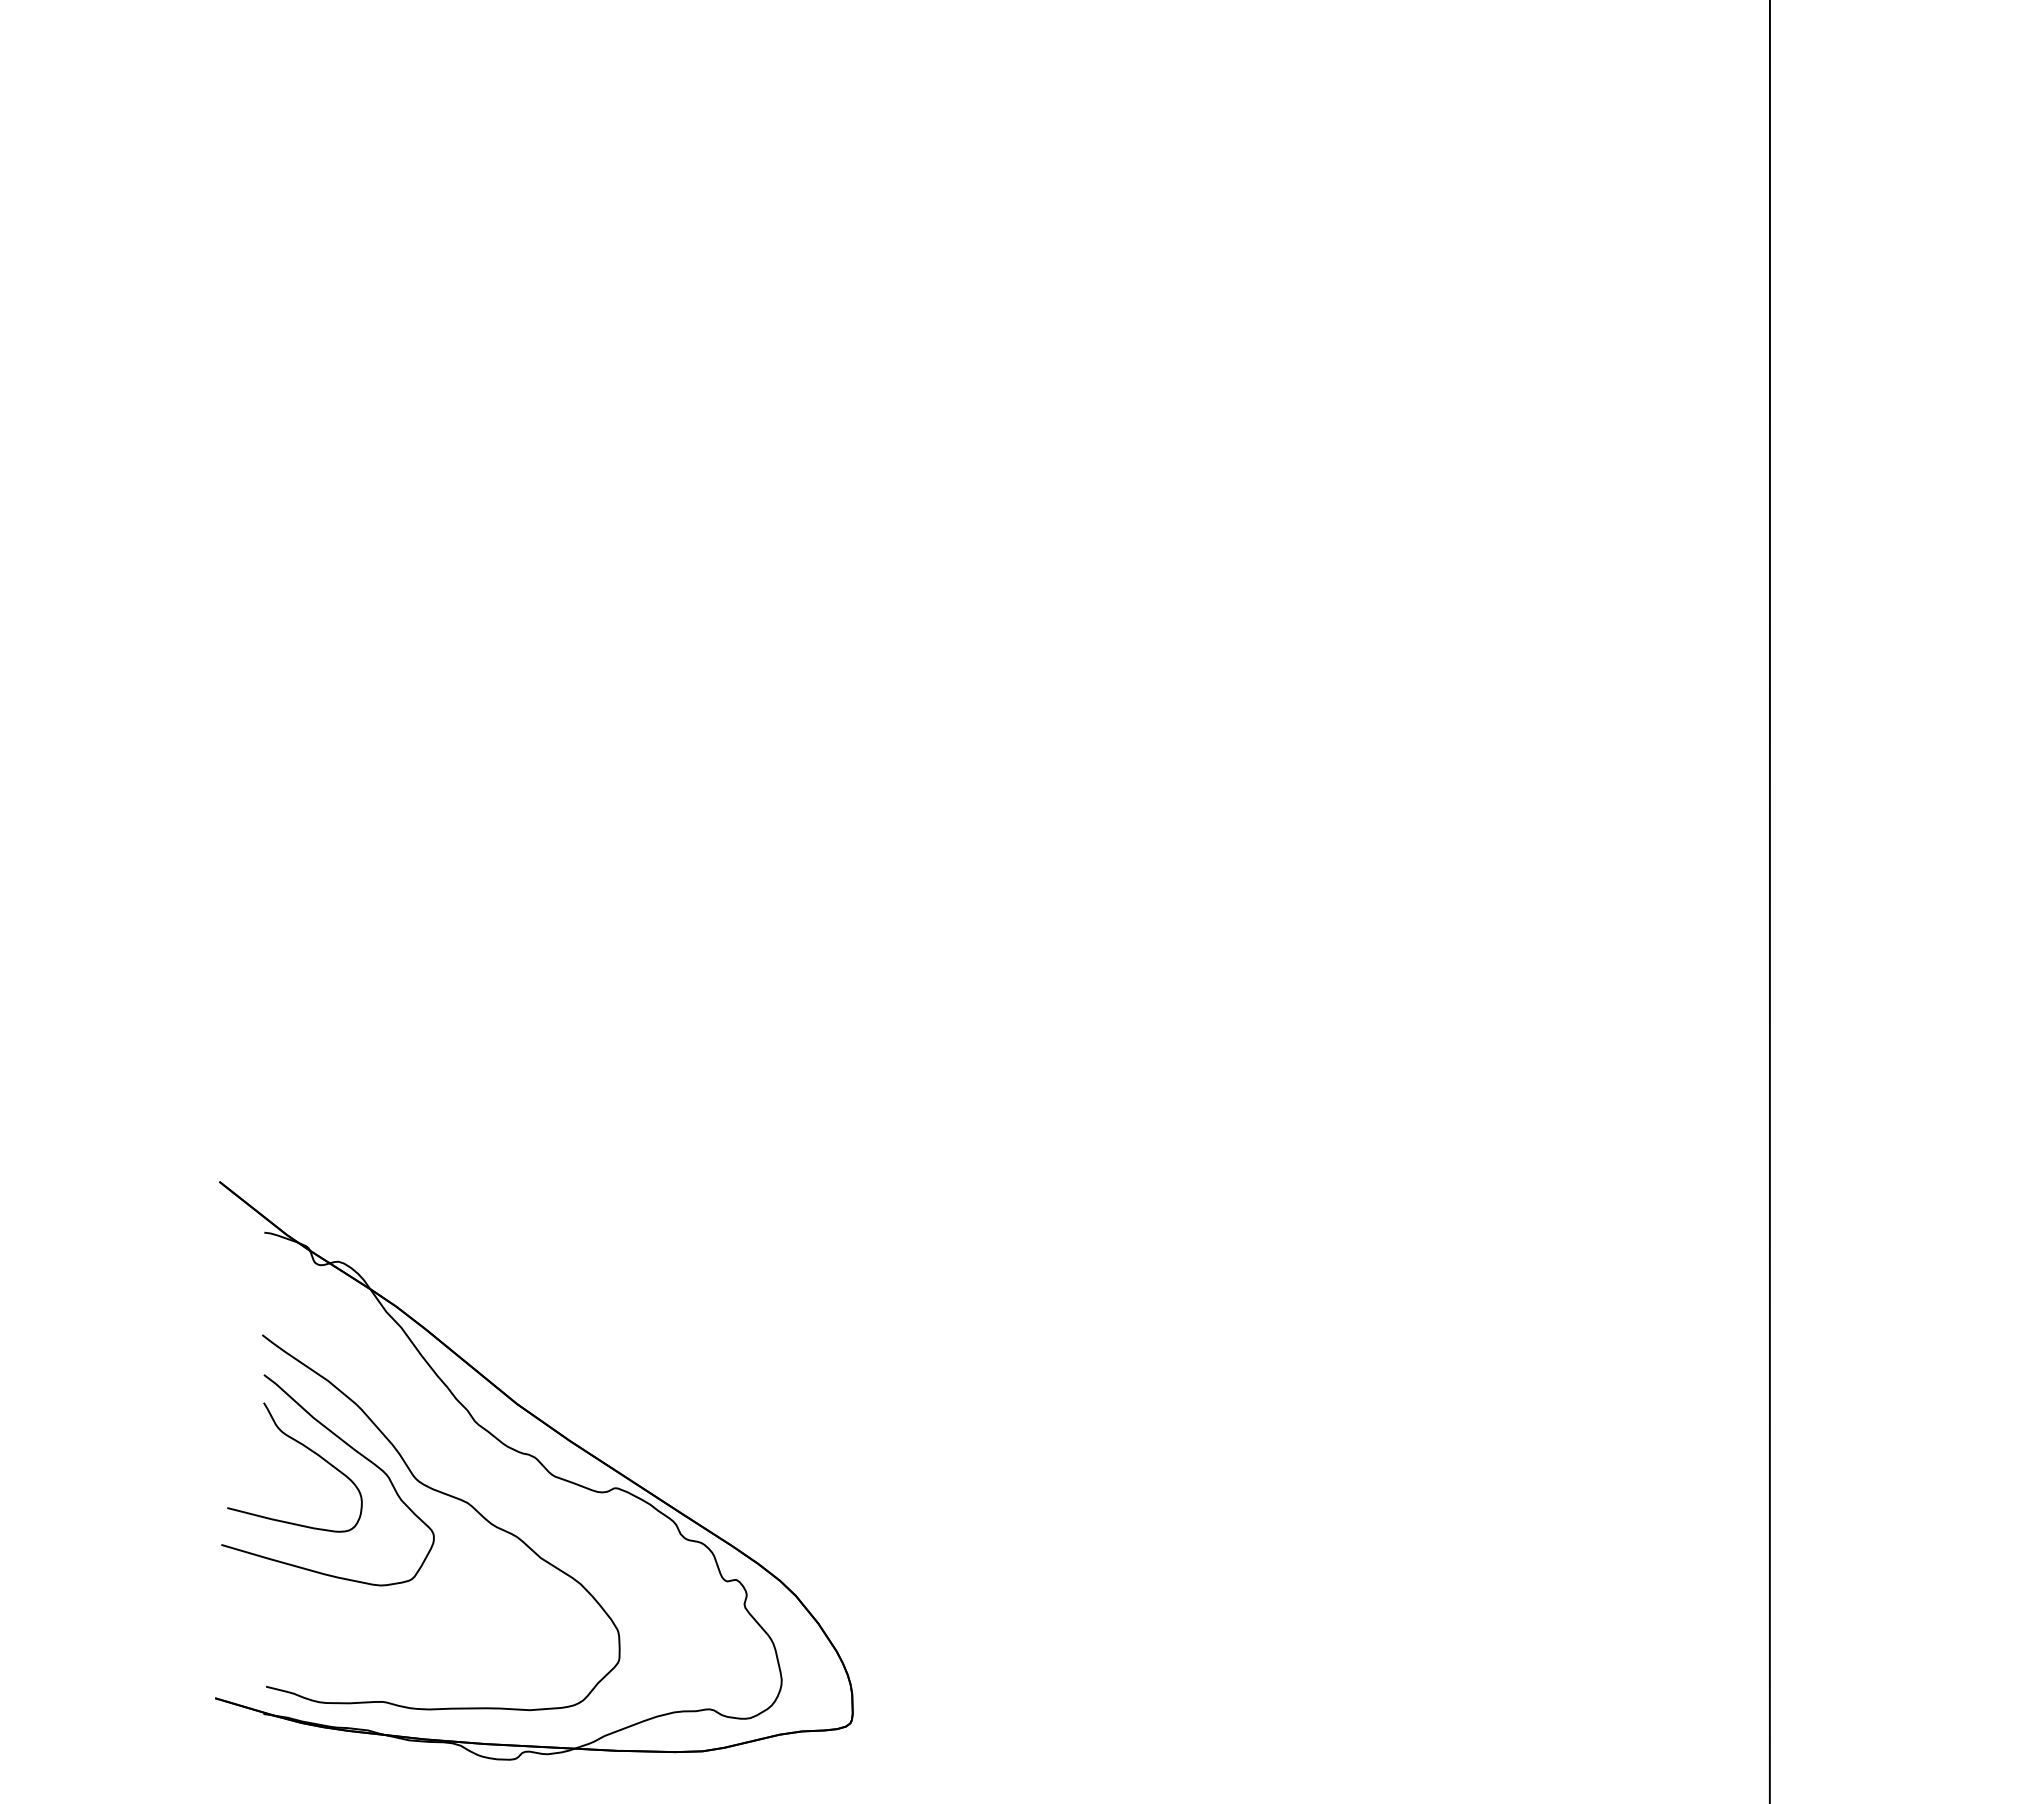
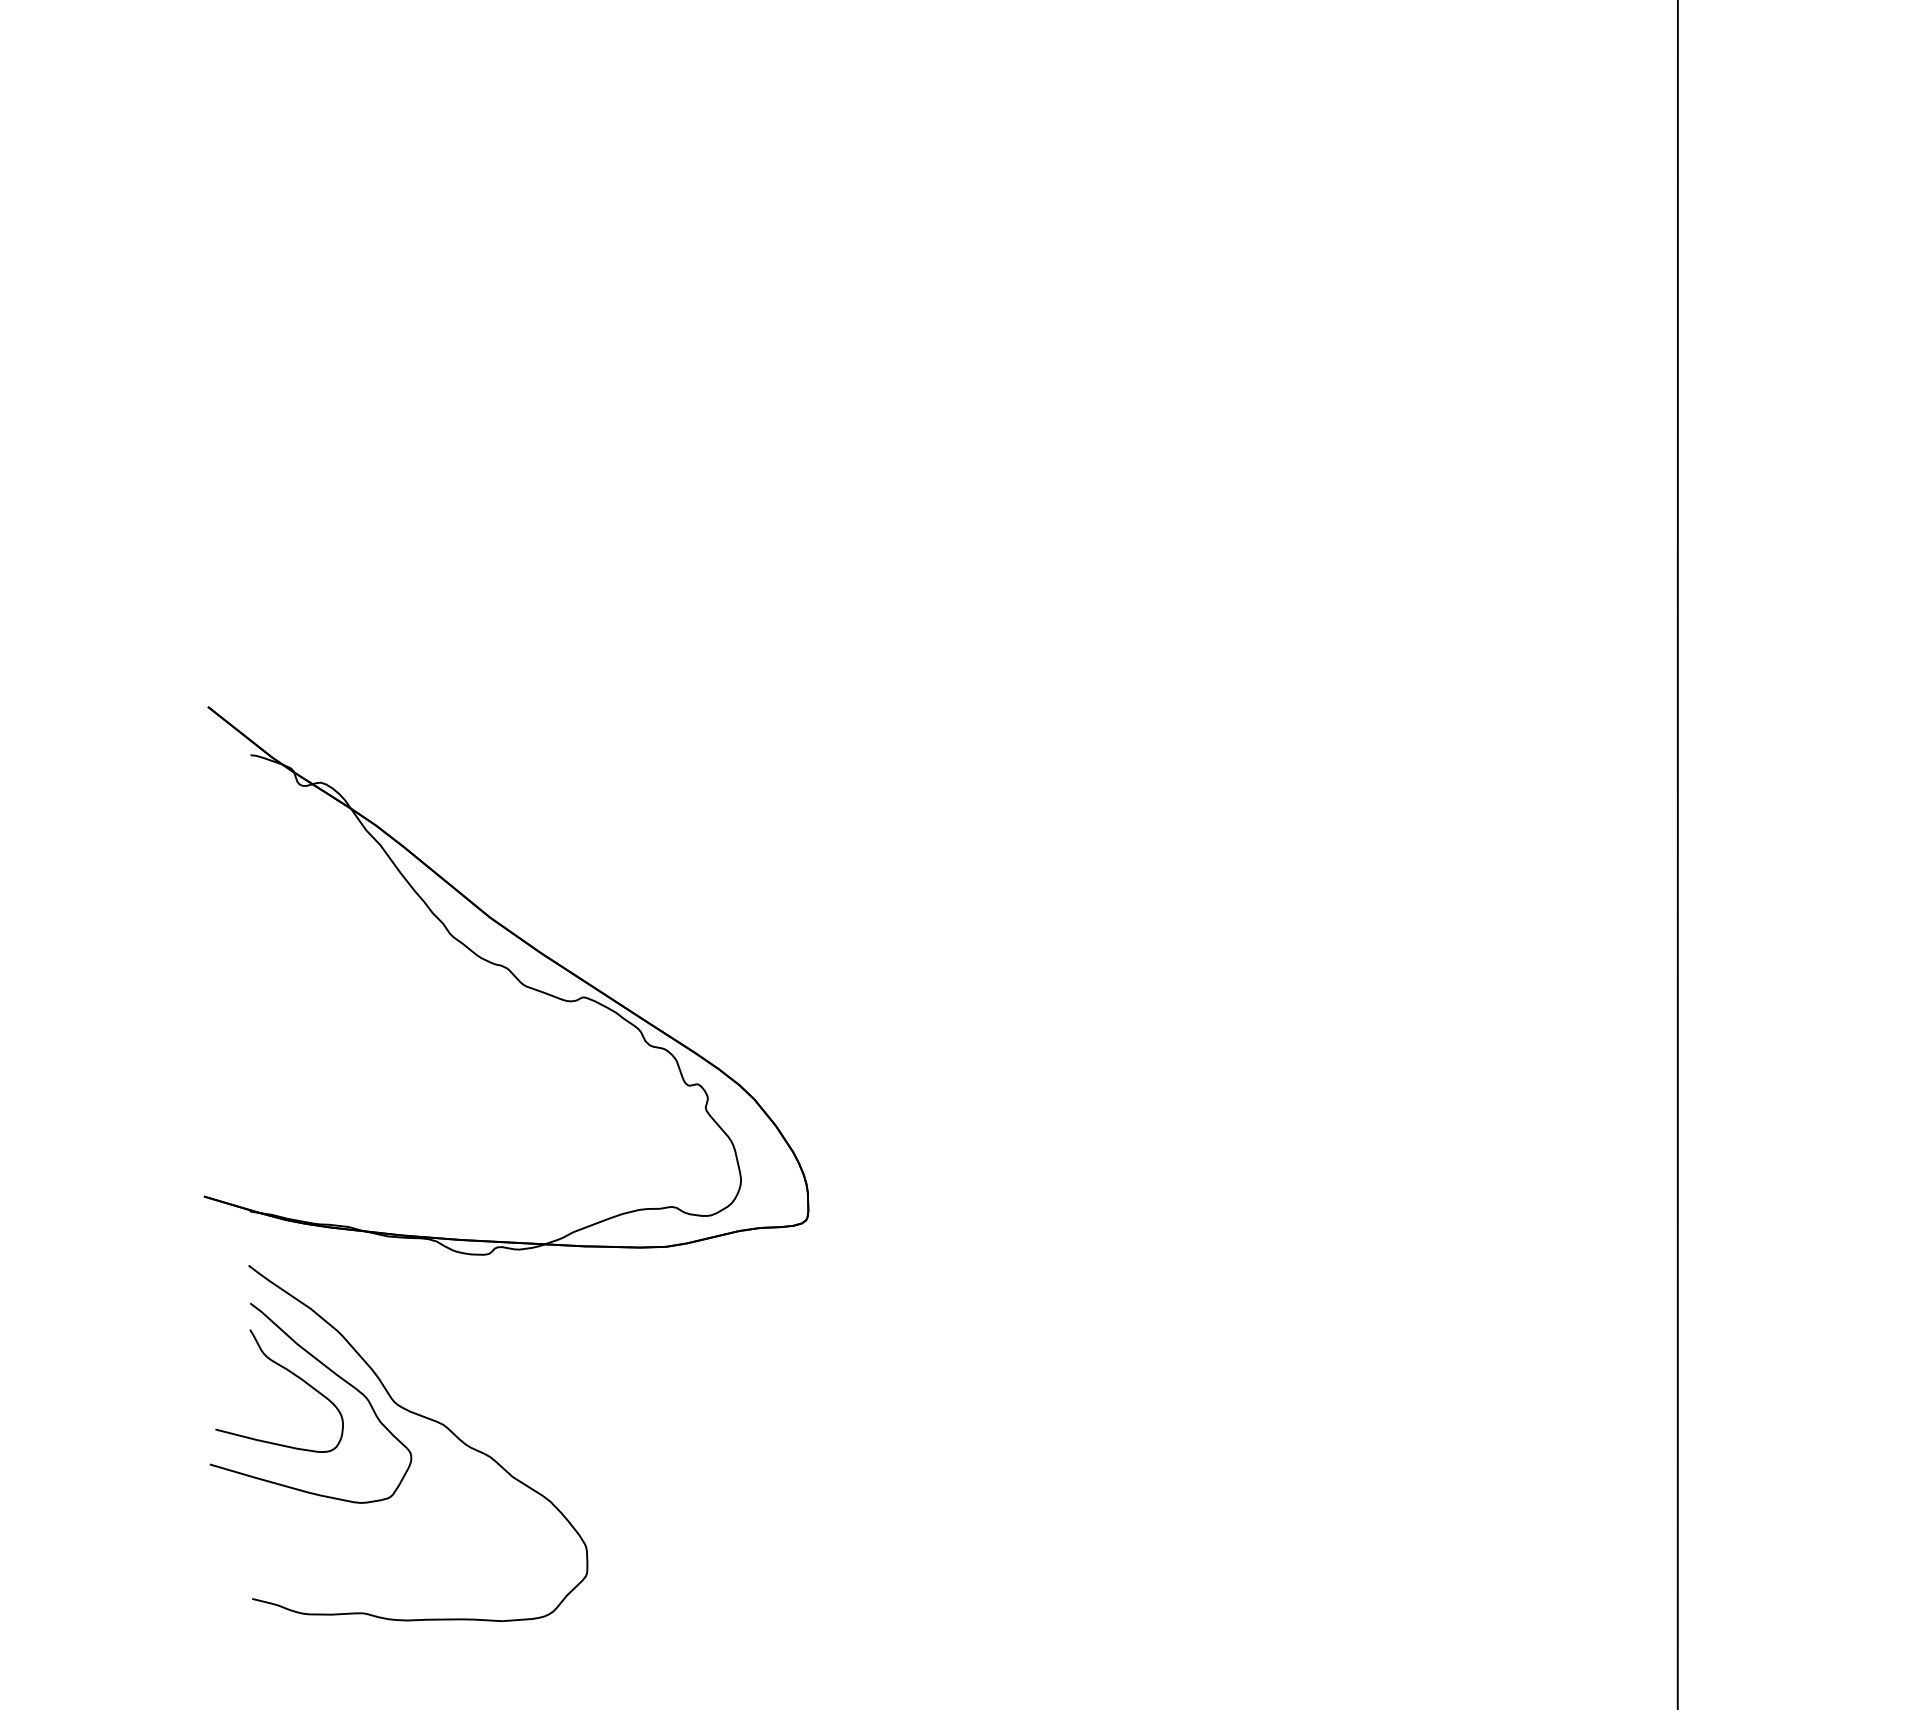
part: (540, 1464) -> (512, 974), moved

